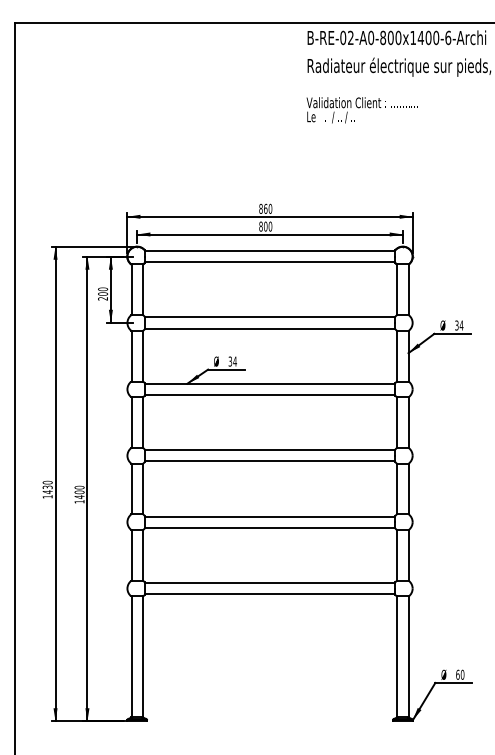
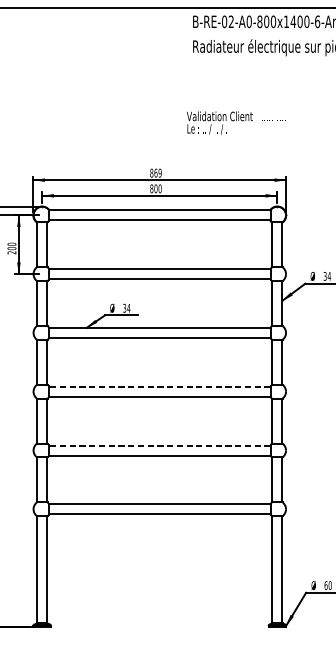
text: (361, 110) -> (235, 123), moved
text: (270, 208) -> (160, 172), 860 -> 869
line: (269, 450) -> (159, 387), solid -> dashed
line: (269, 516) -> (159, 445), solid -> dashed

